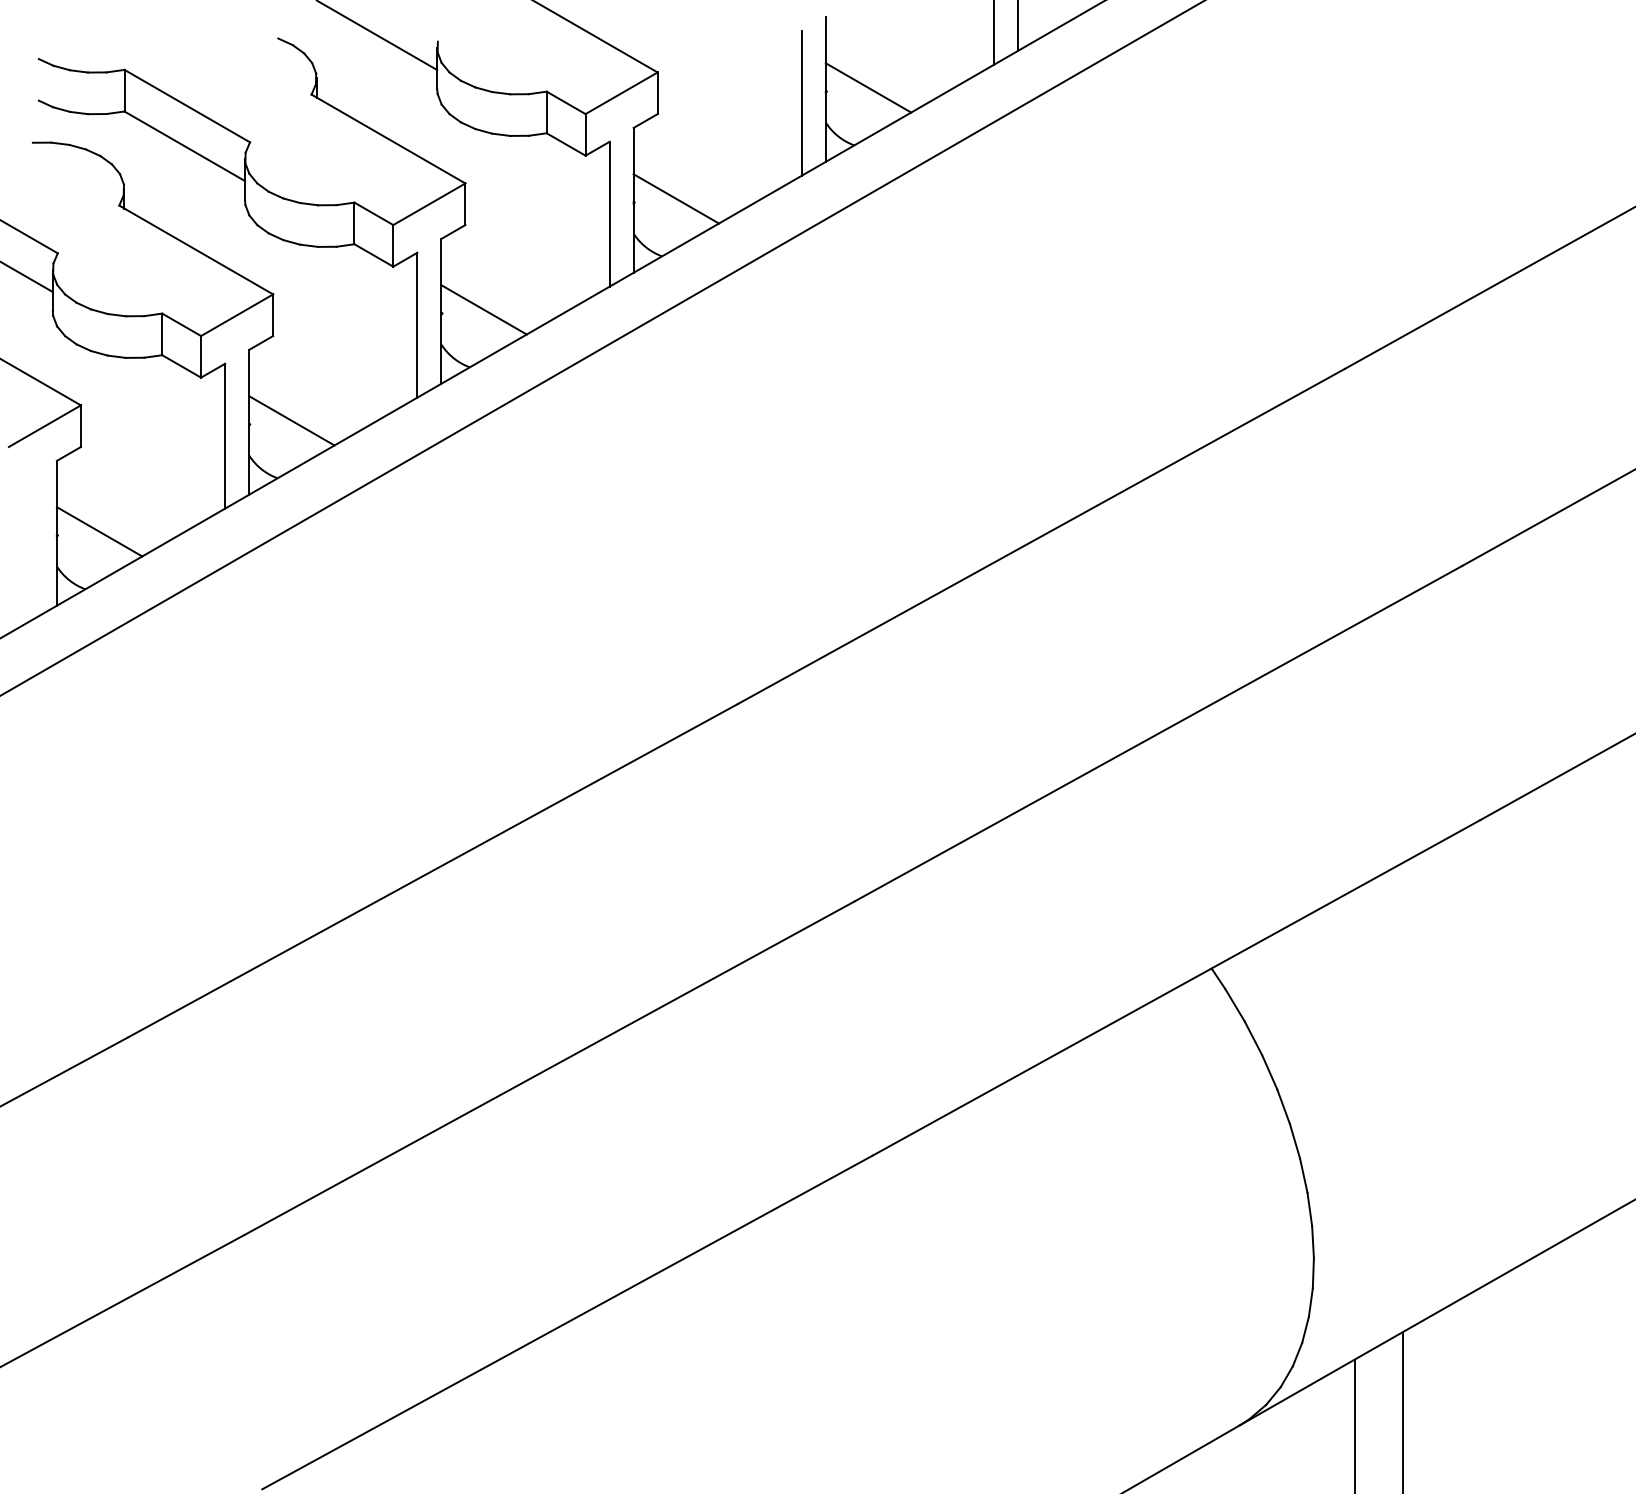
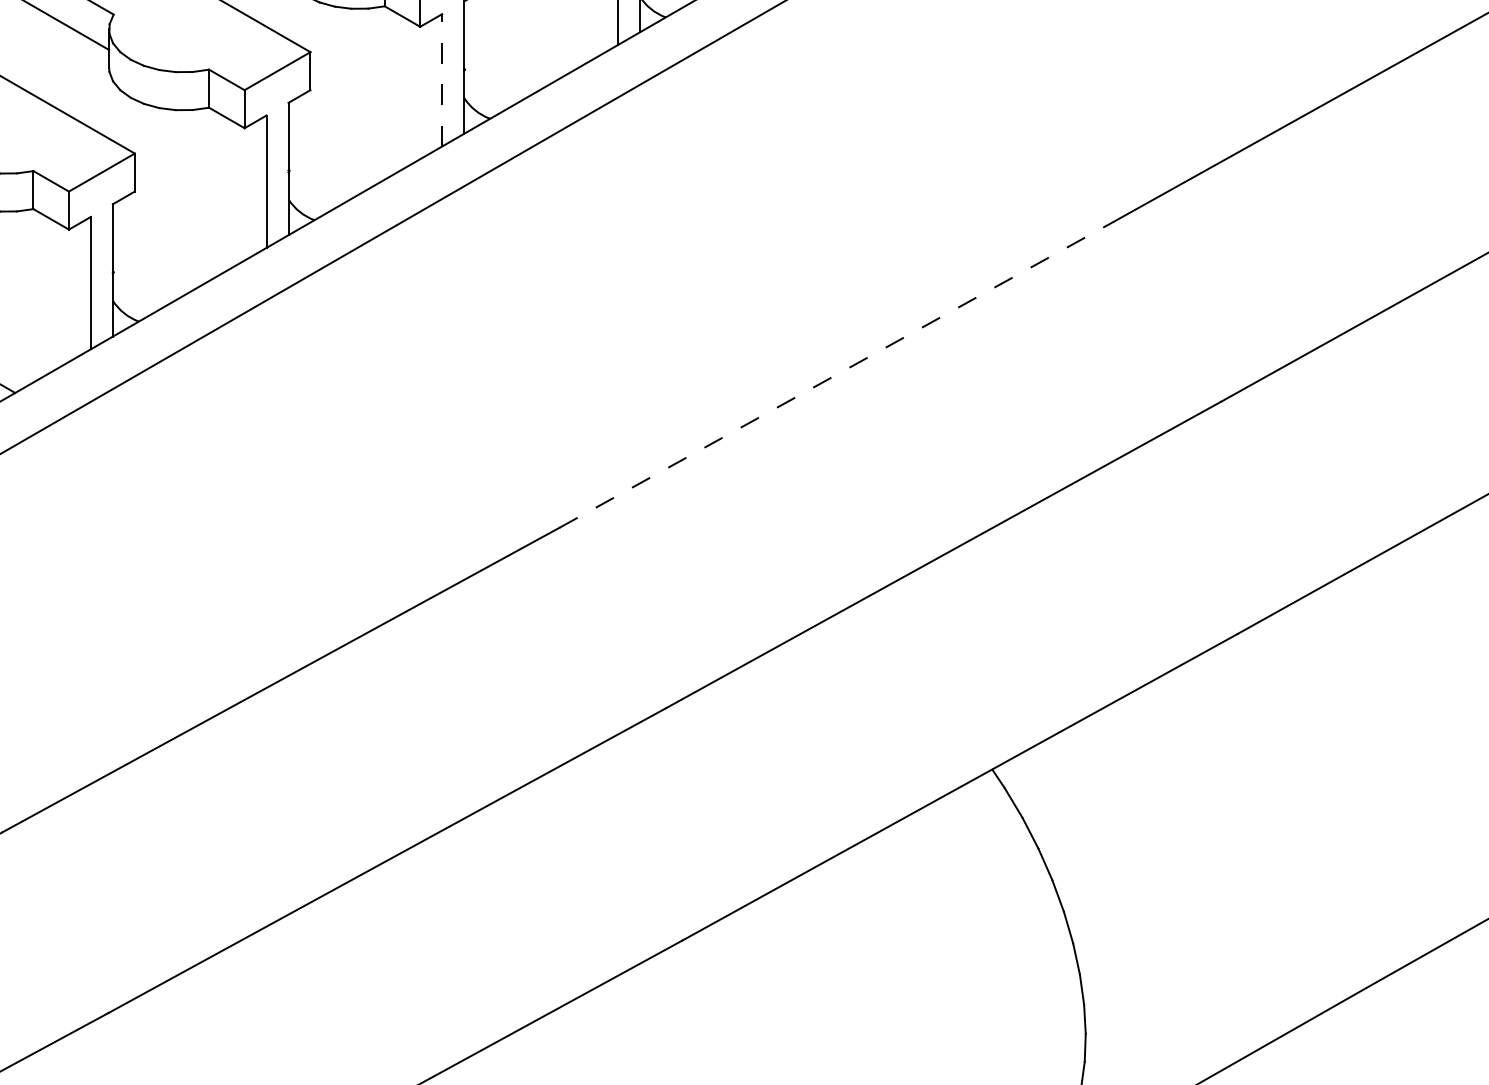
line: (676, 198) -> (503, 65), removed
line: (609, 213) -> (442, 79), solid -> dashed
line: (483, 309) -> (327, 167), removed
line: (291, 420) -> (151, 268), removed
line: (1041, 536) -> (836, 374), solid -> dashed

